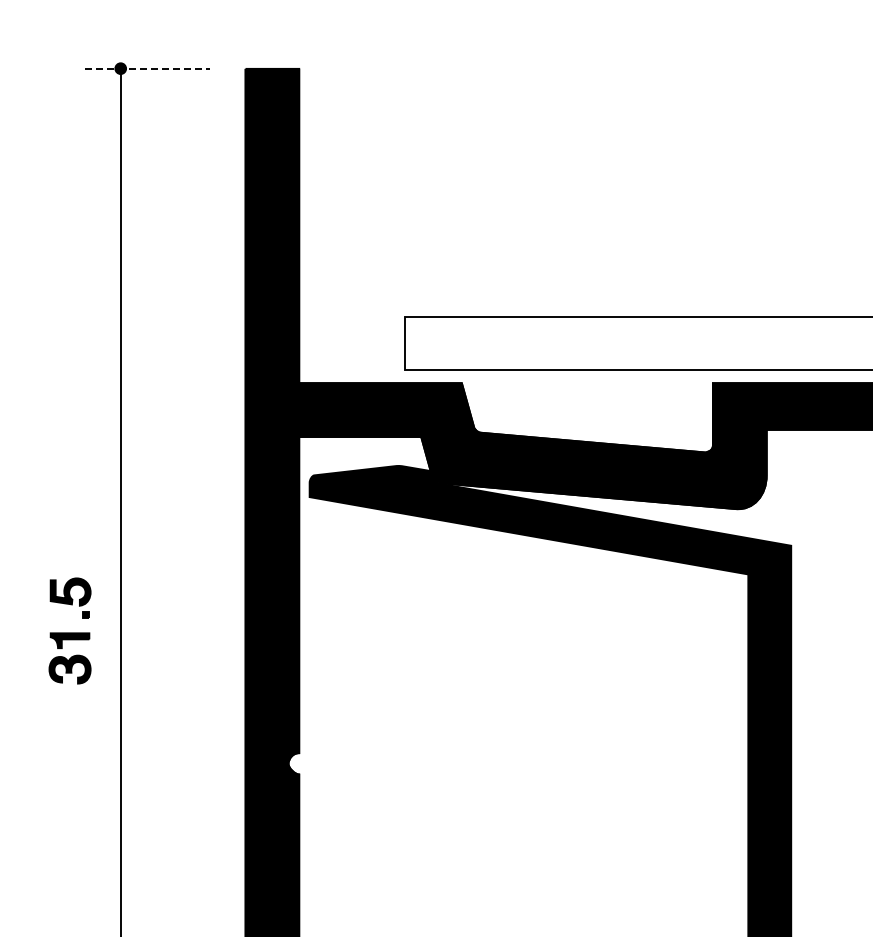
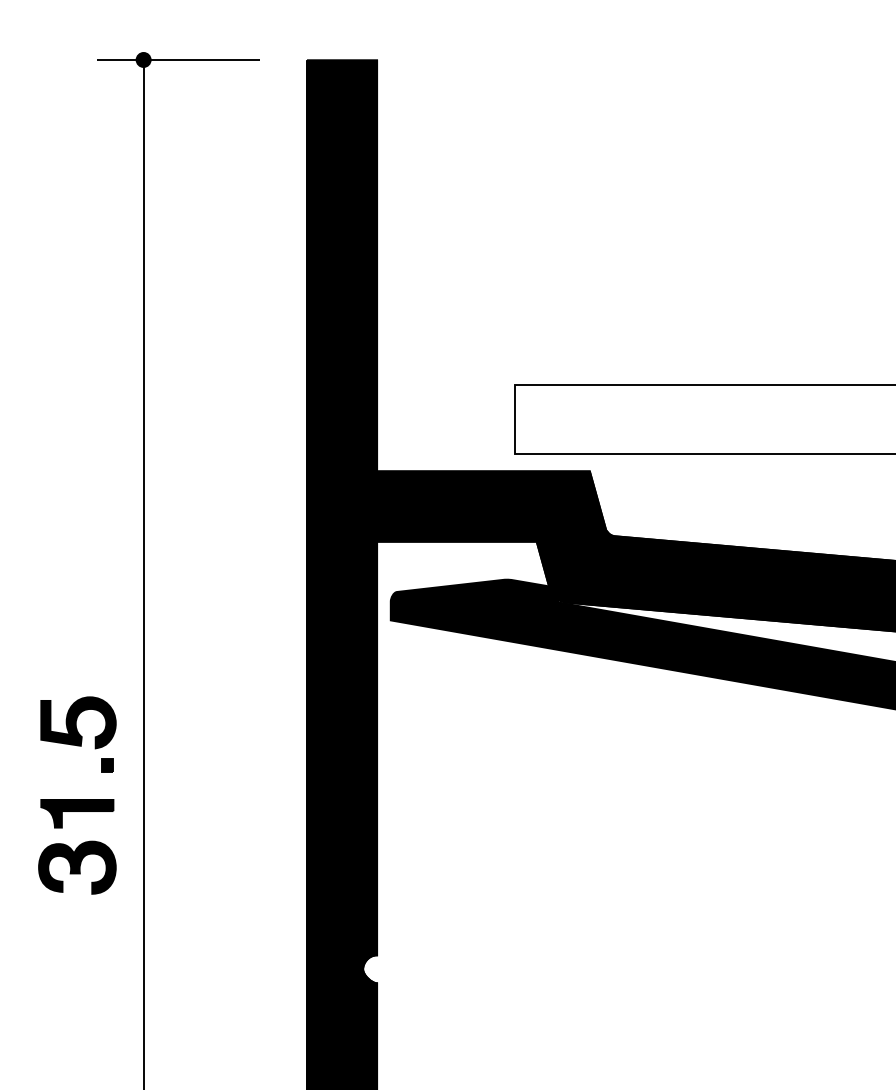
line: (147, 68) -> (178, 59), dashed -> solid
part: (69, 630) -> (76, 794), size x1.43

